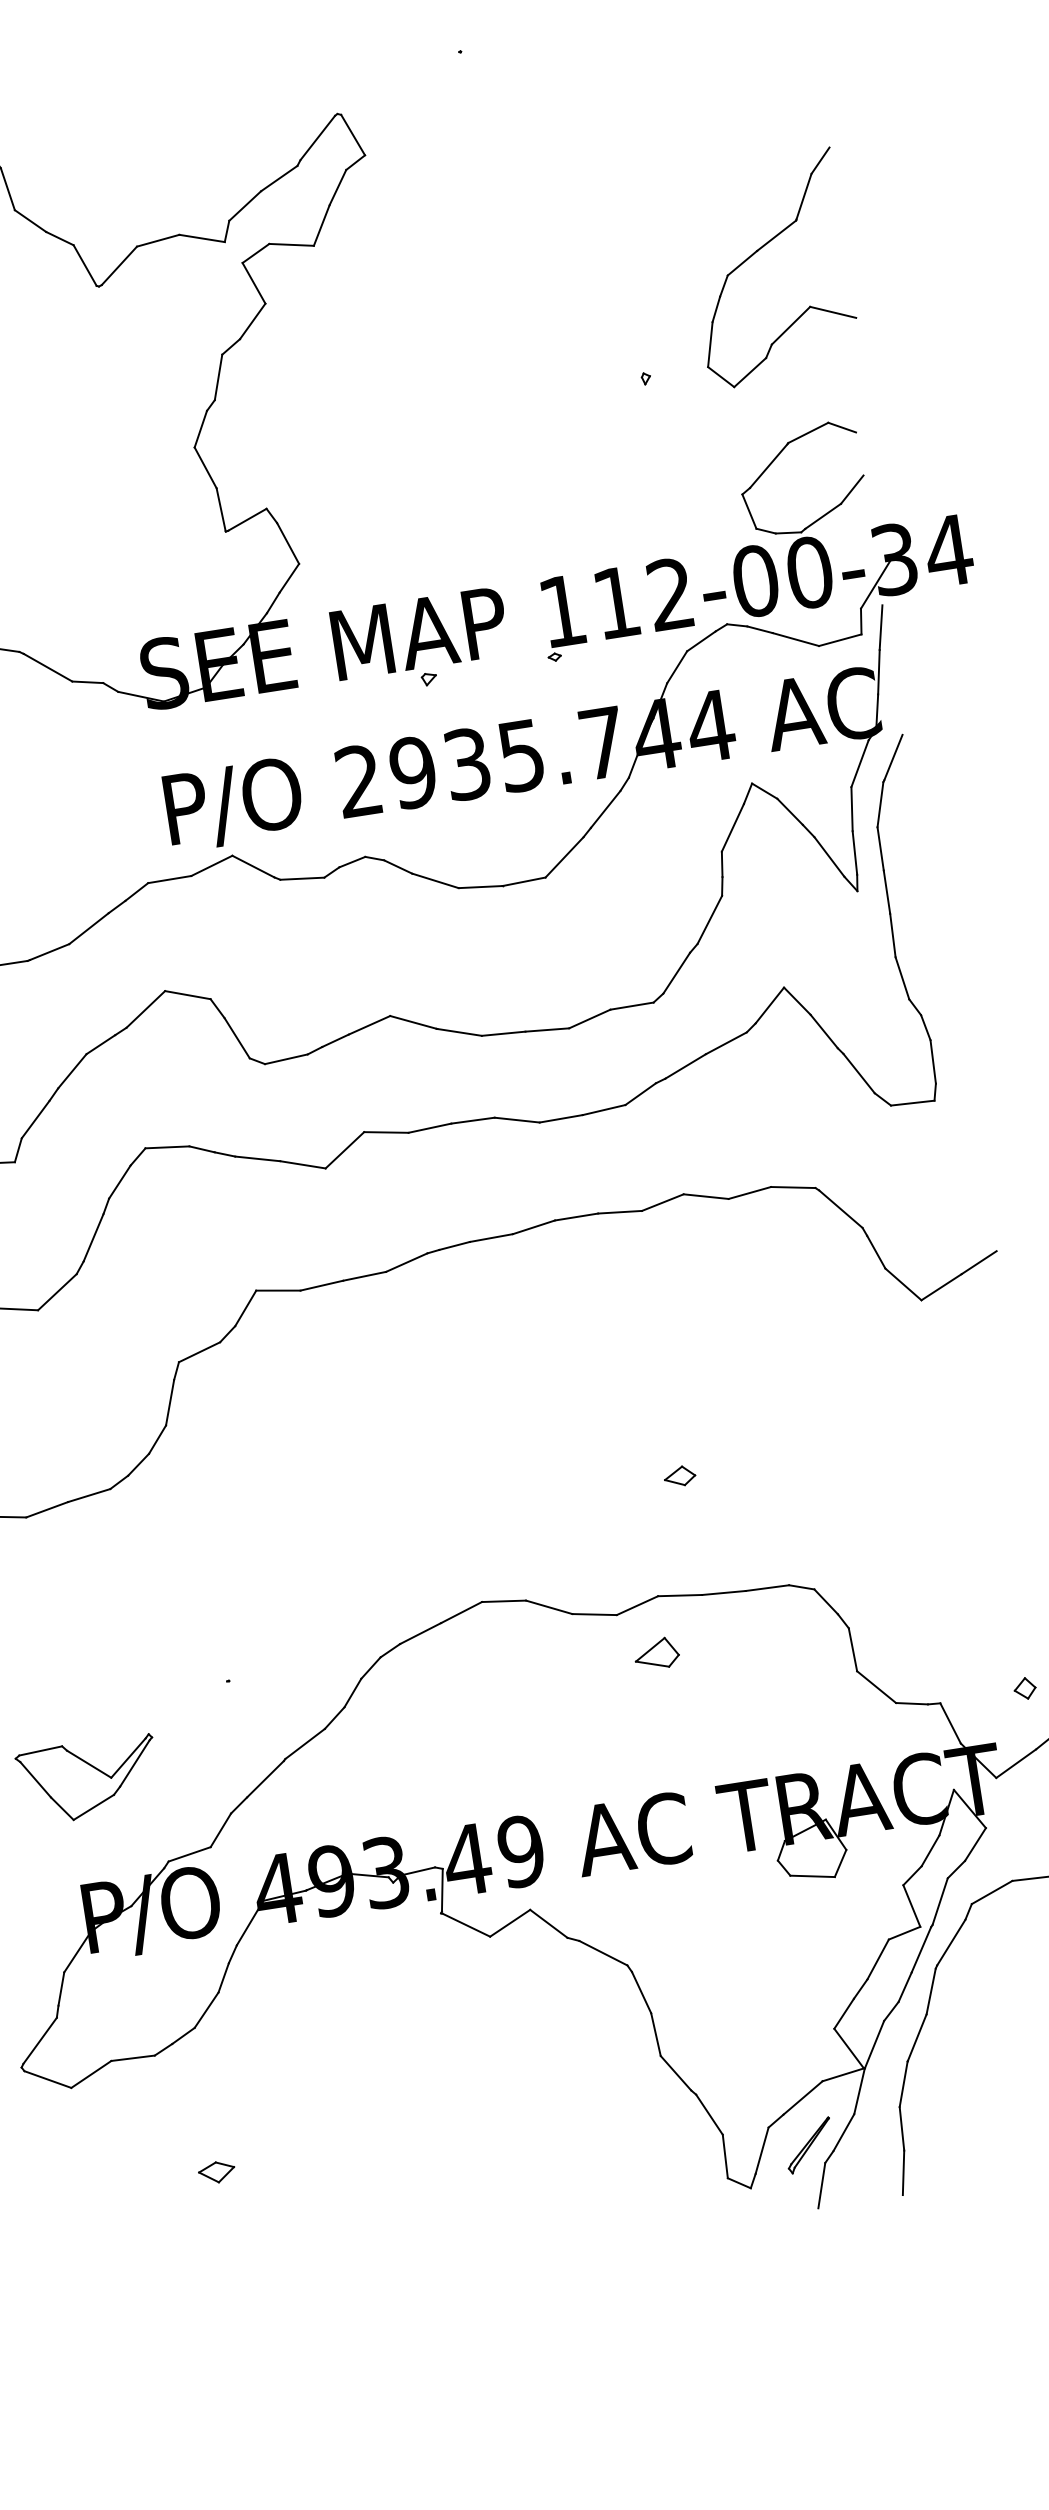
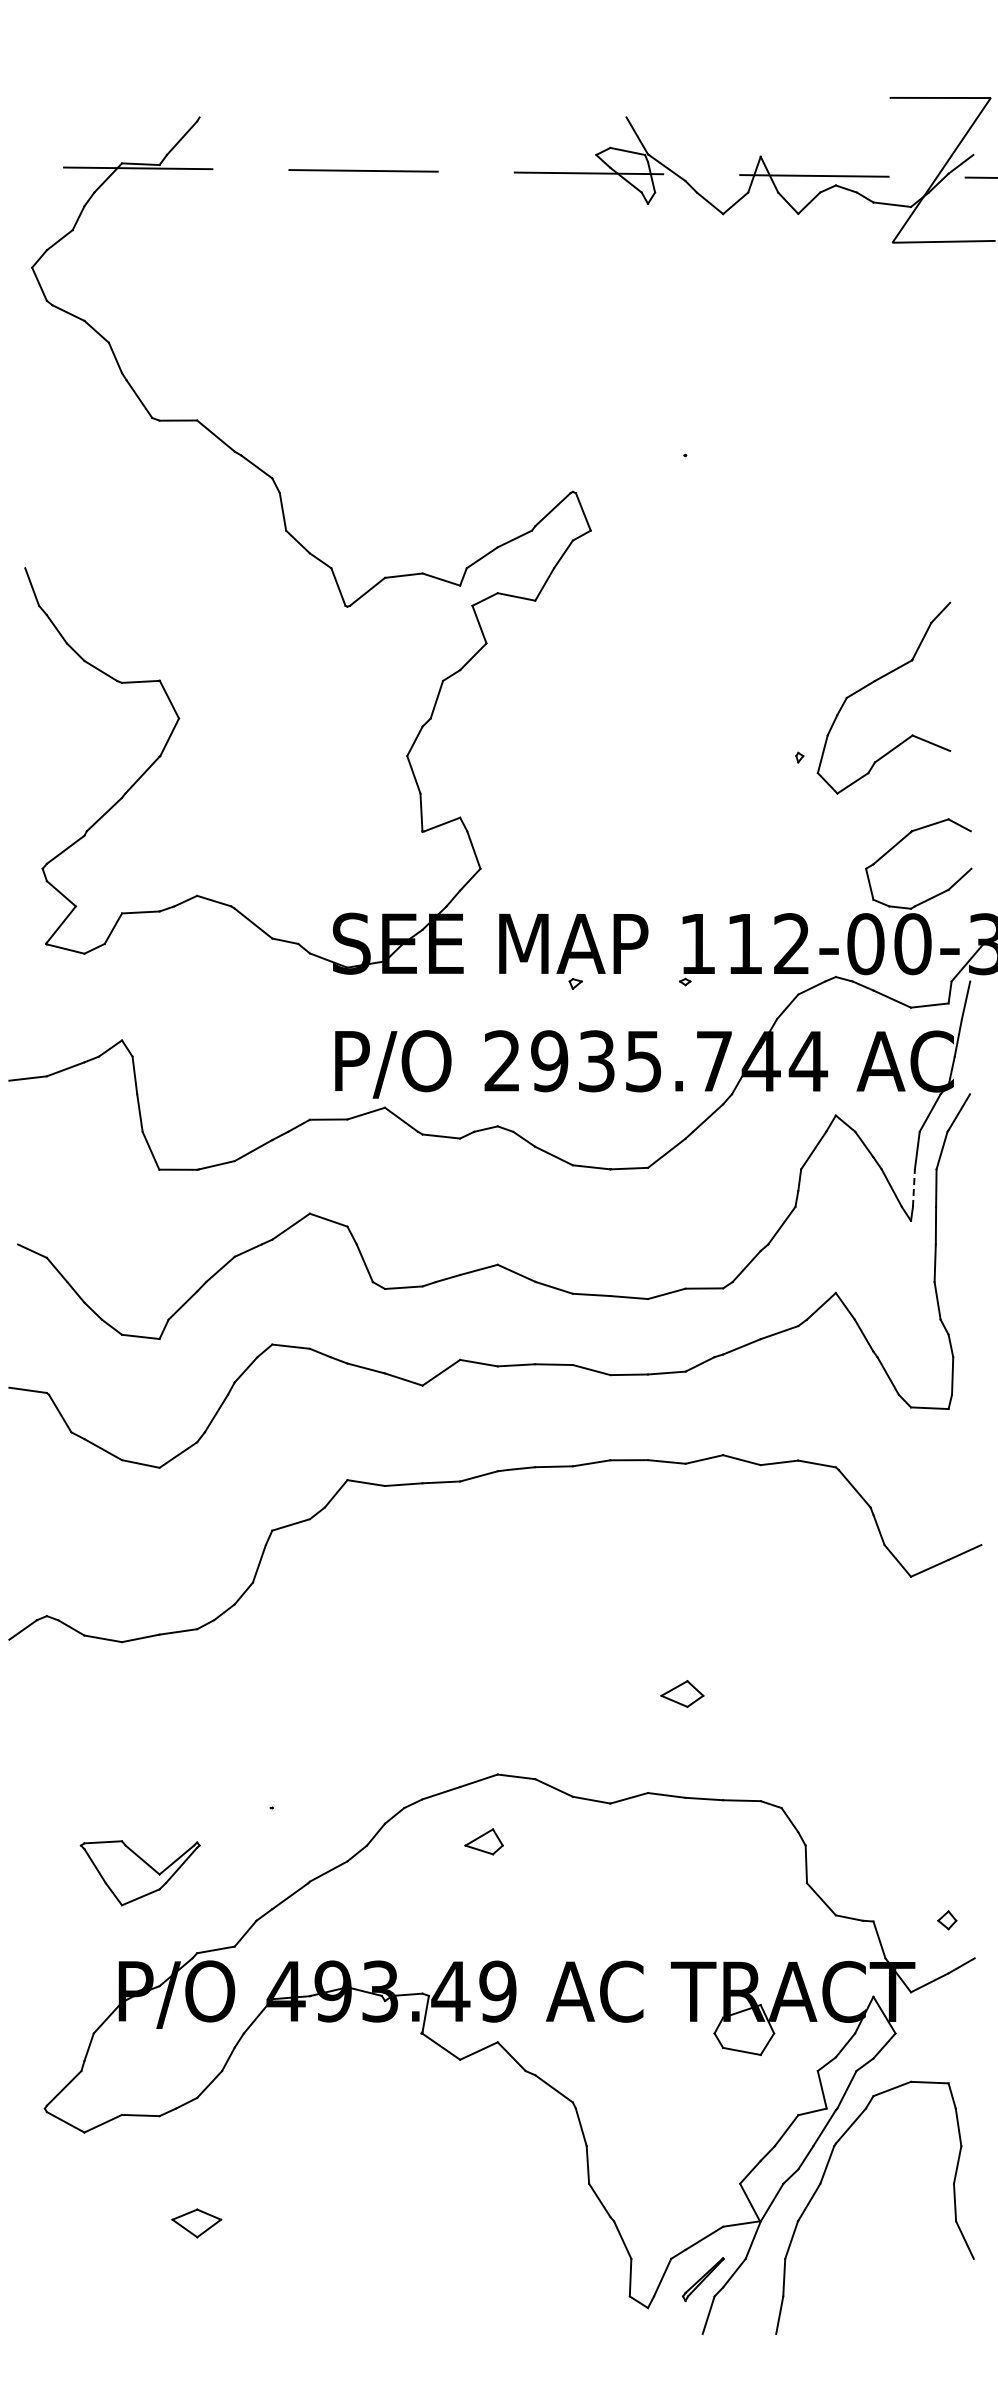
part: (758, 251) -> (876, 681), moved
line: (854, 853) -> (913, 1188), solid -> dashed
part: (680, 1476) -> (682, 1694), size x1.6
part: (655, 1653) -> (483, 1841), moved
part: (216, 2172) -> (196, 2223), size x1.6

